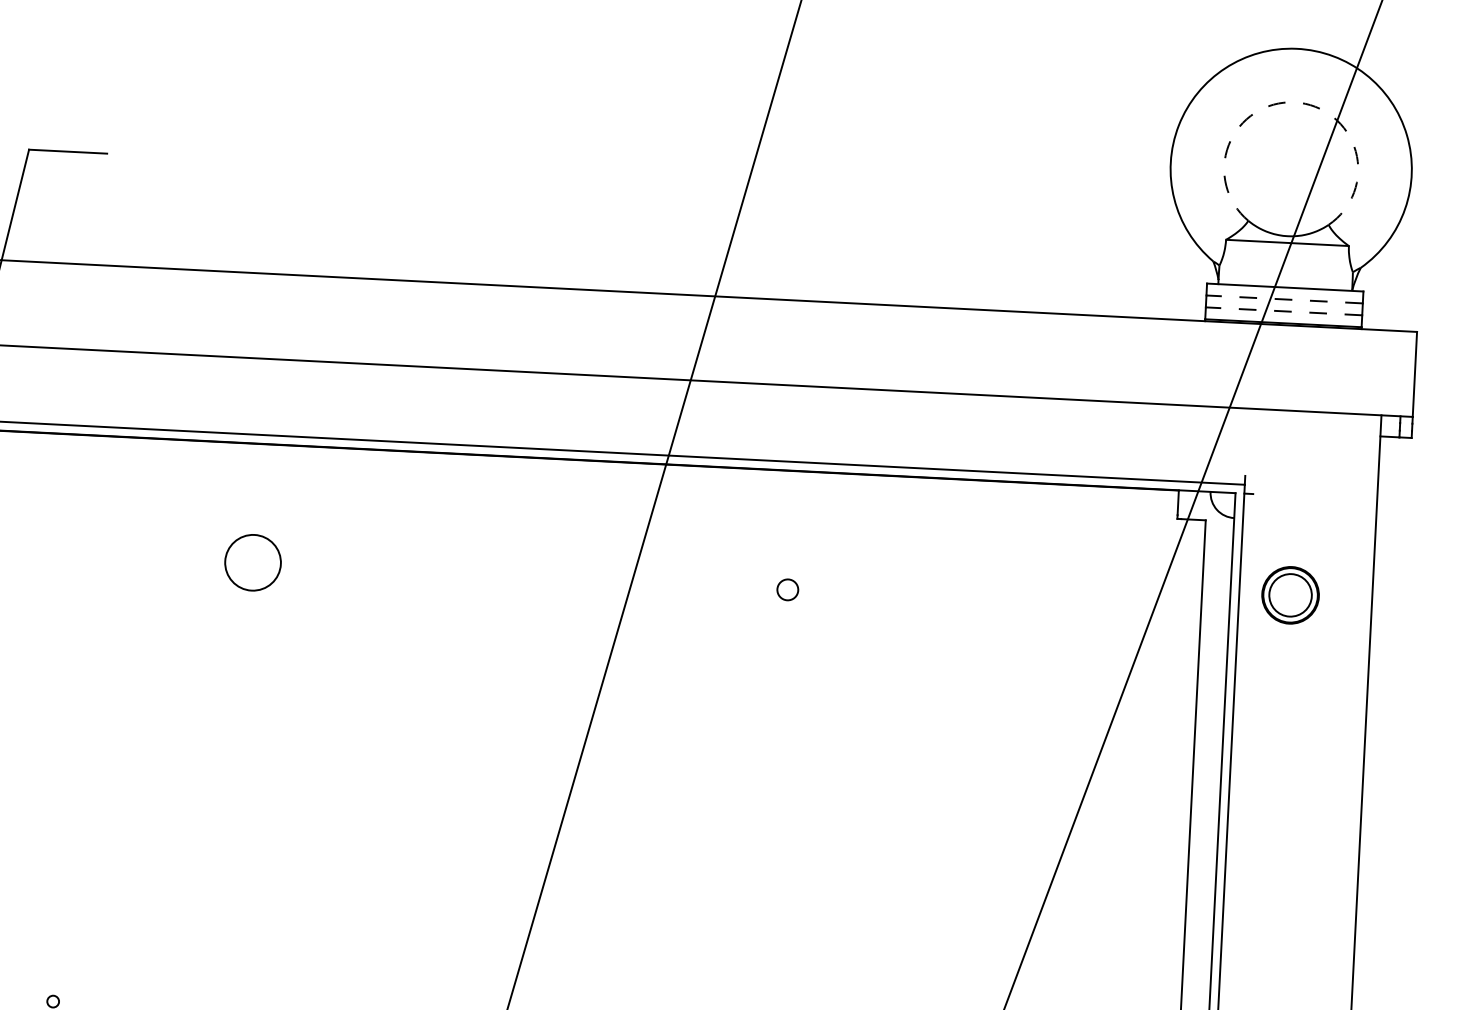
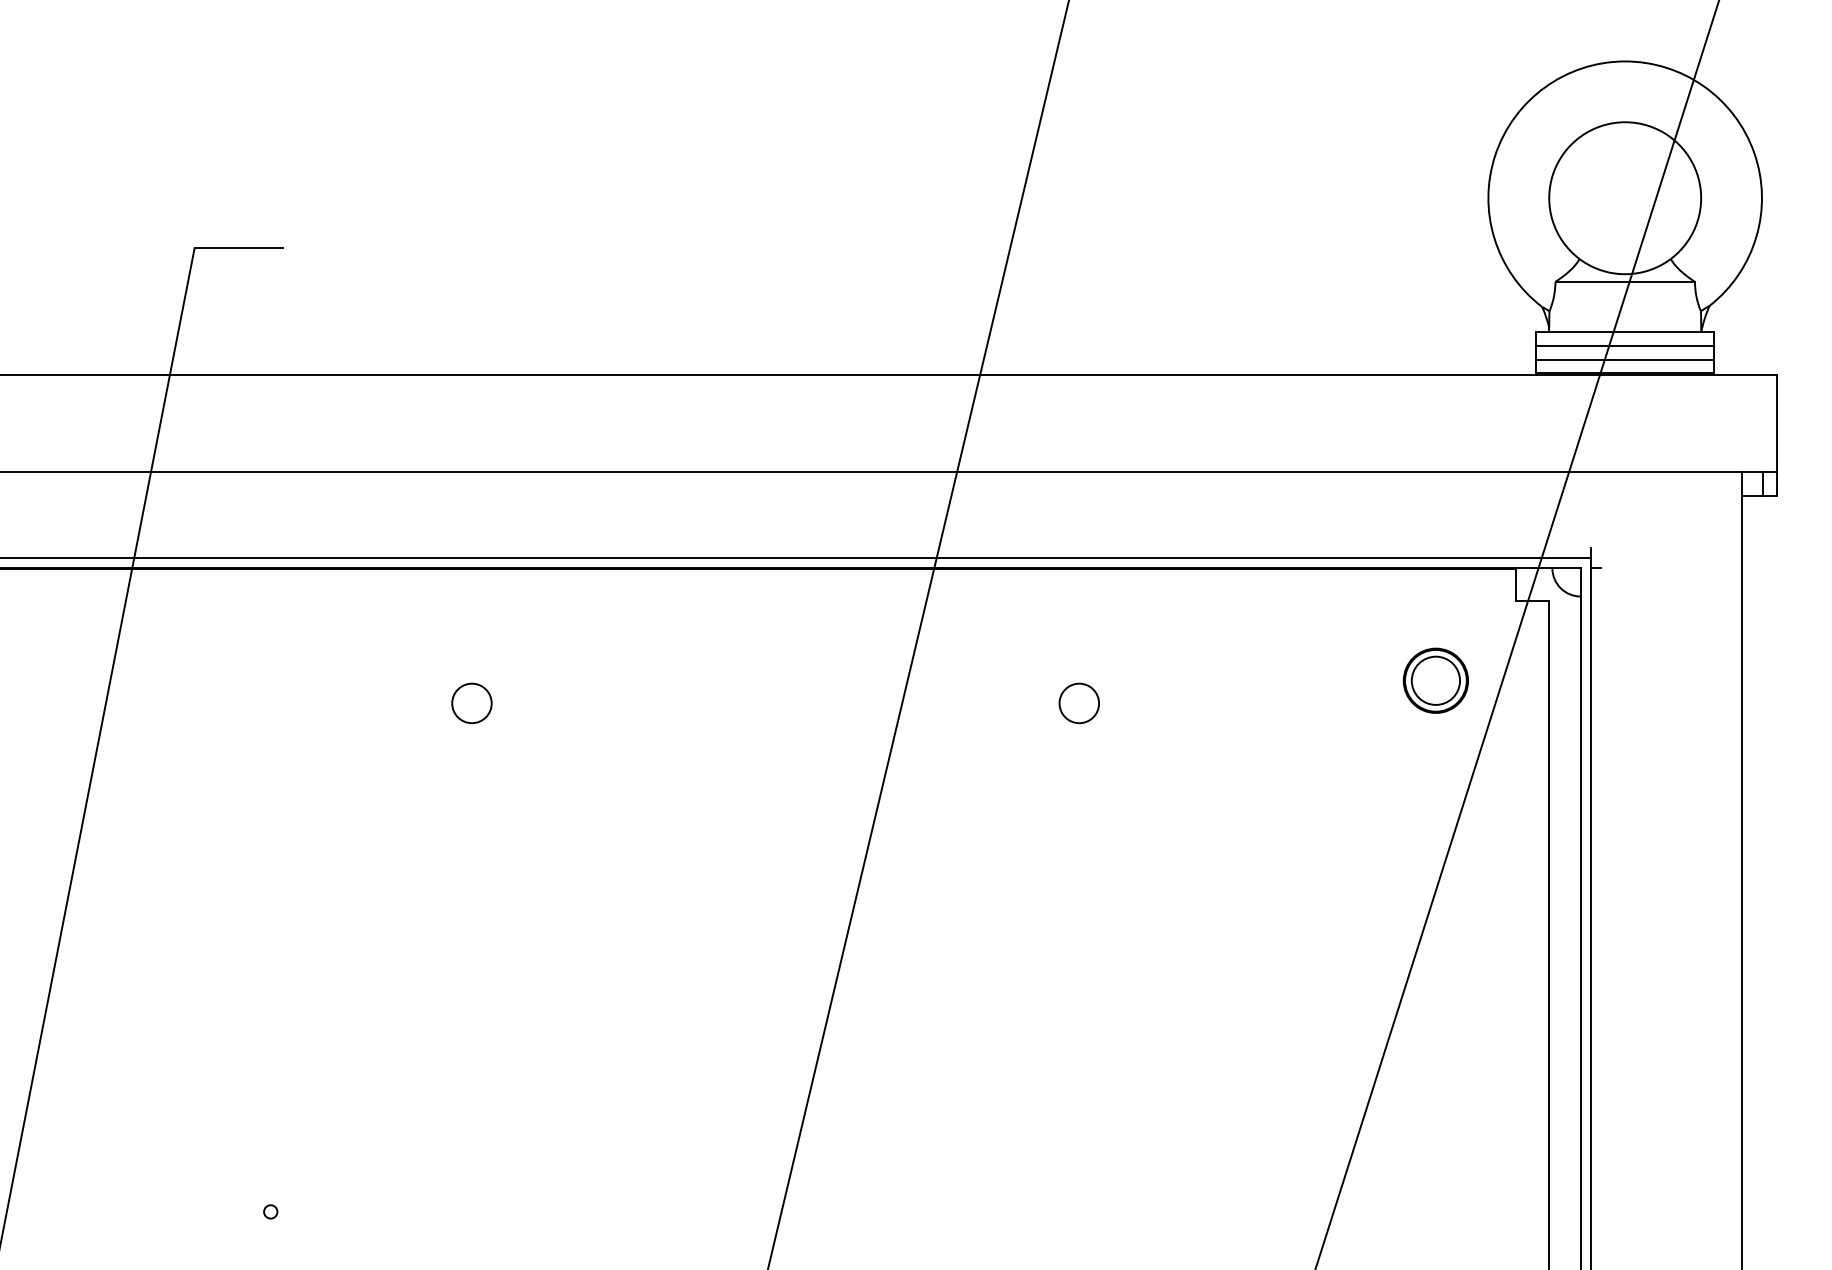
arc: (1294, 102) -> (1625, 122), dashed -> solid
line: (1284, 299) -> (1625, 346), dashed -> solid
line: (1284, 311) -> (1625, 359), dashed -> solid
circle: (252, 562) -> (471, 703), size x0.62
circle: (787, 589) -> (1078, 703), size x1.67
part: (1290, 595) -> (1435, 680), moved

